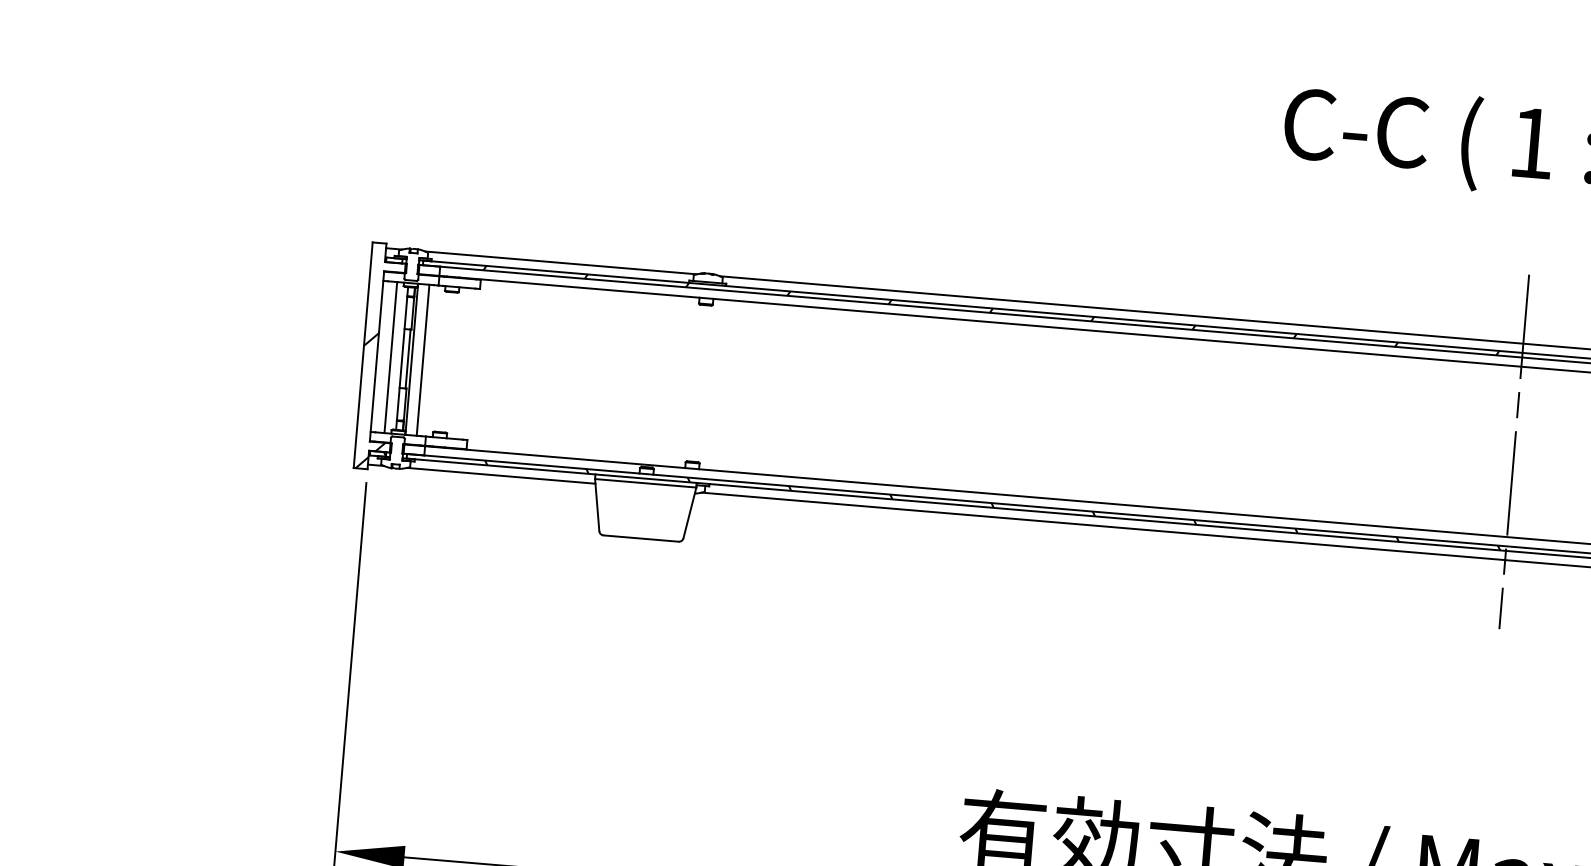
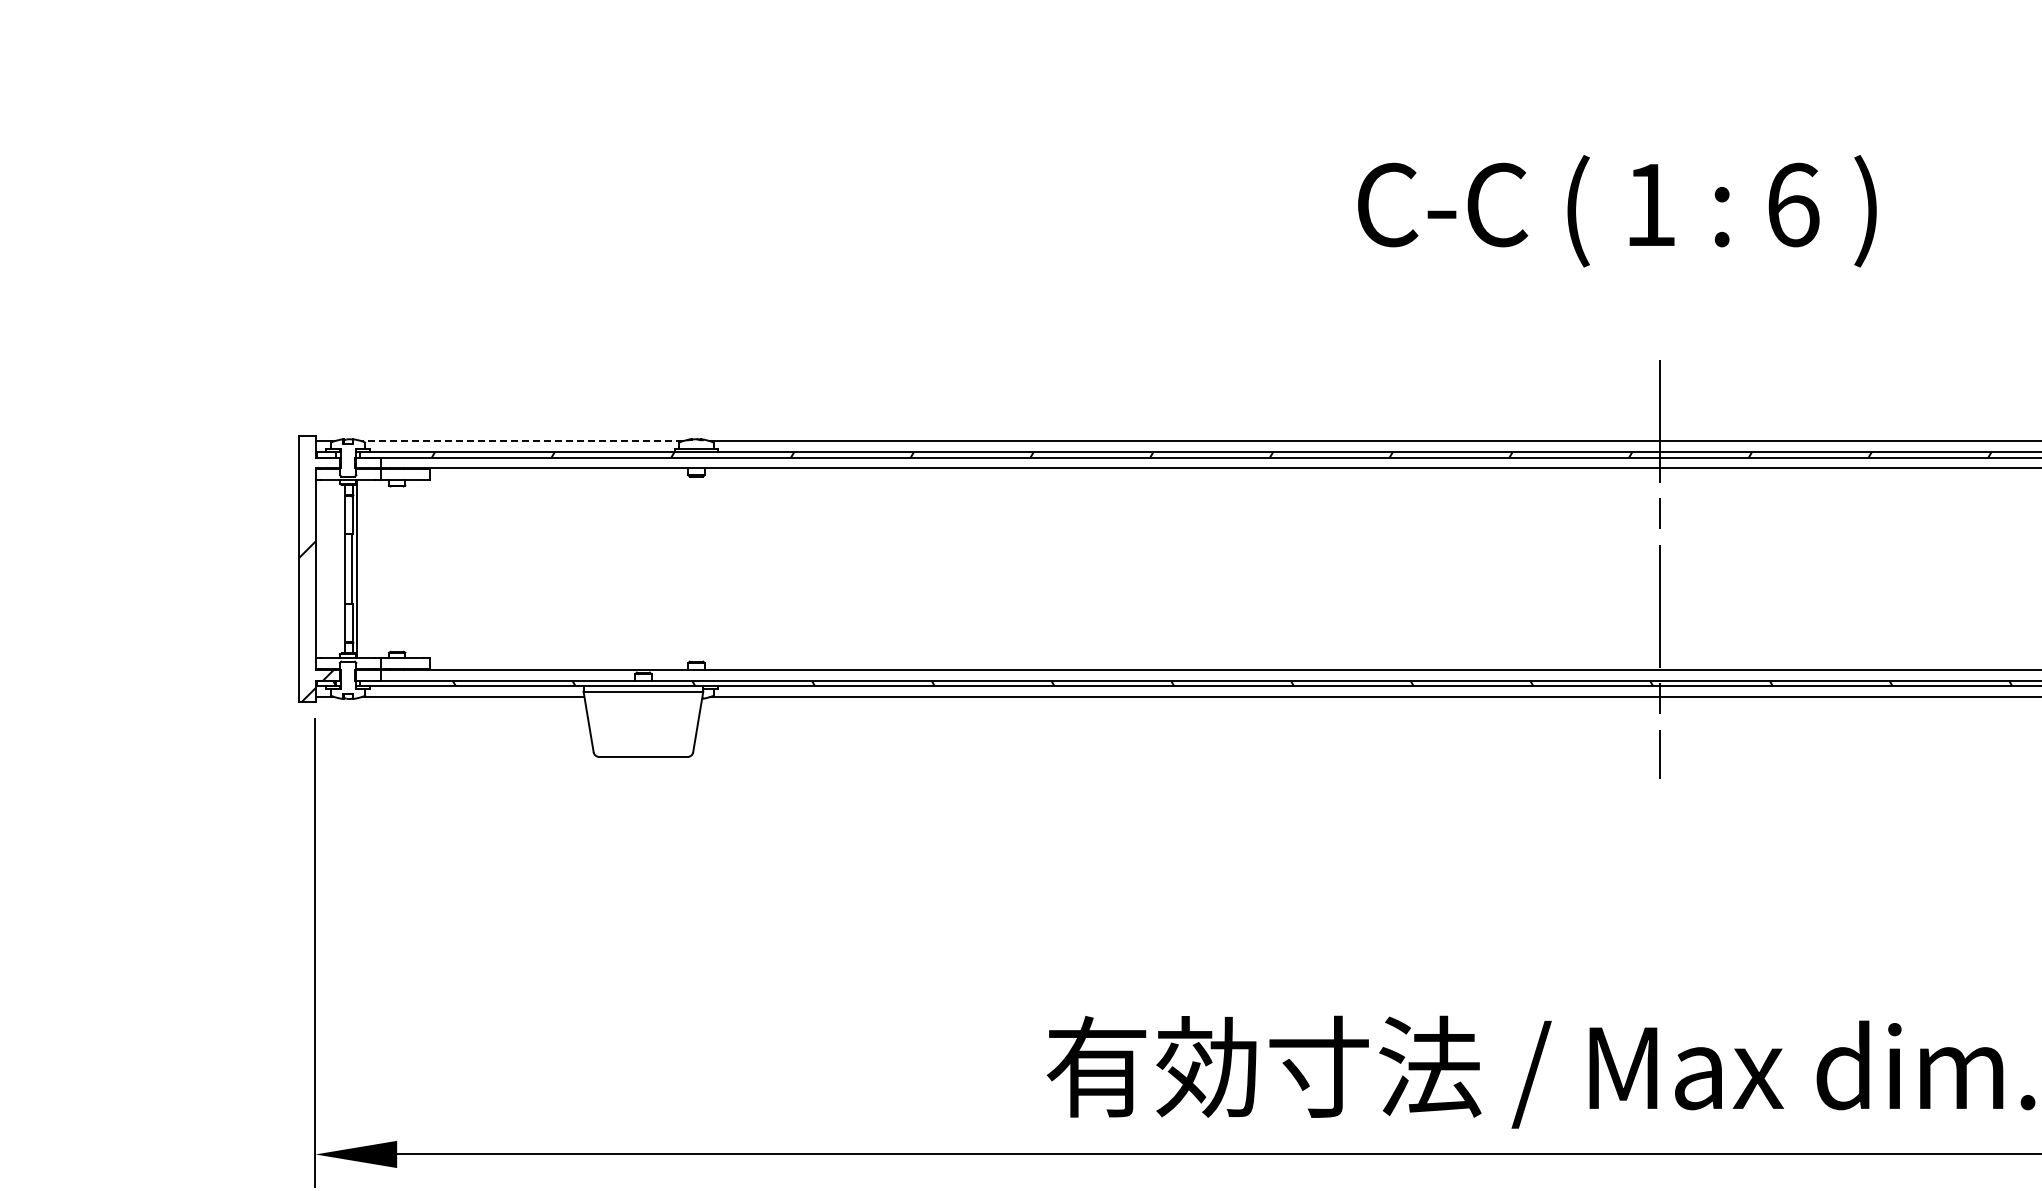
line: (560, 263) -> (521, 441), solid -> dashed
line: (390, 357) -> (331, 568), removed
line: (422, 359) -> (369, 568), removed

